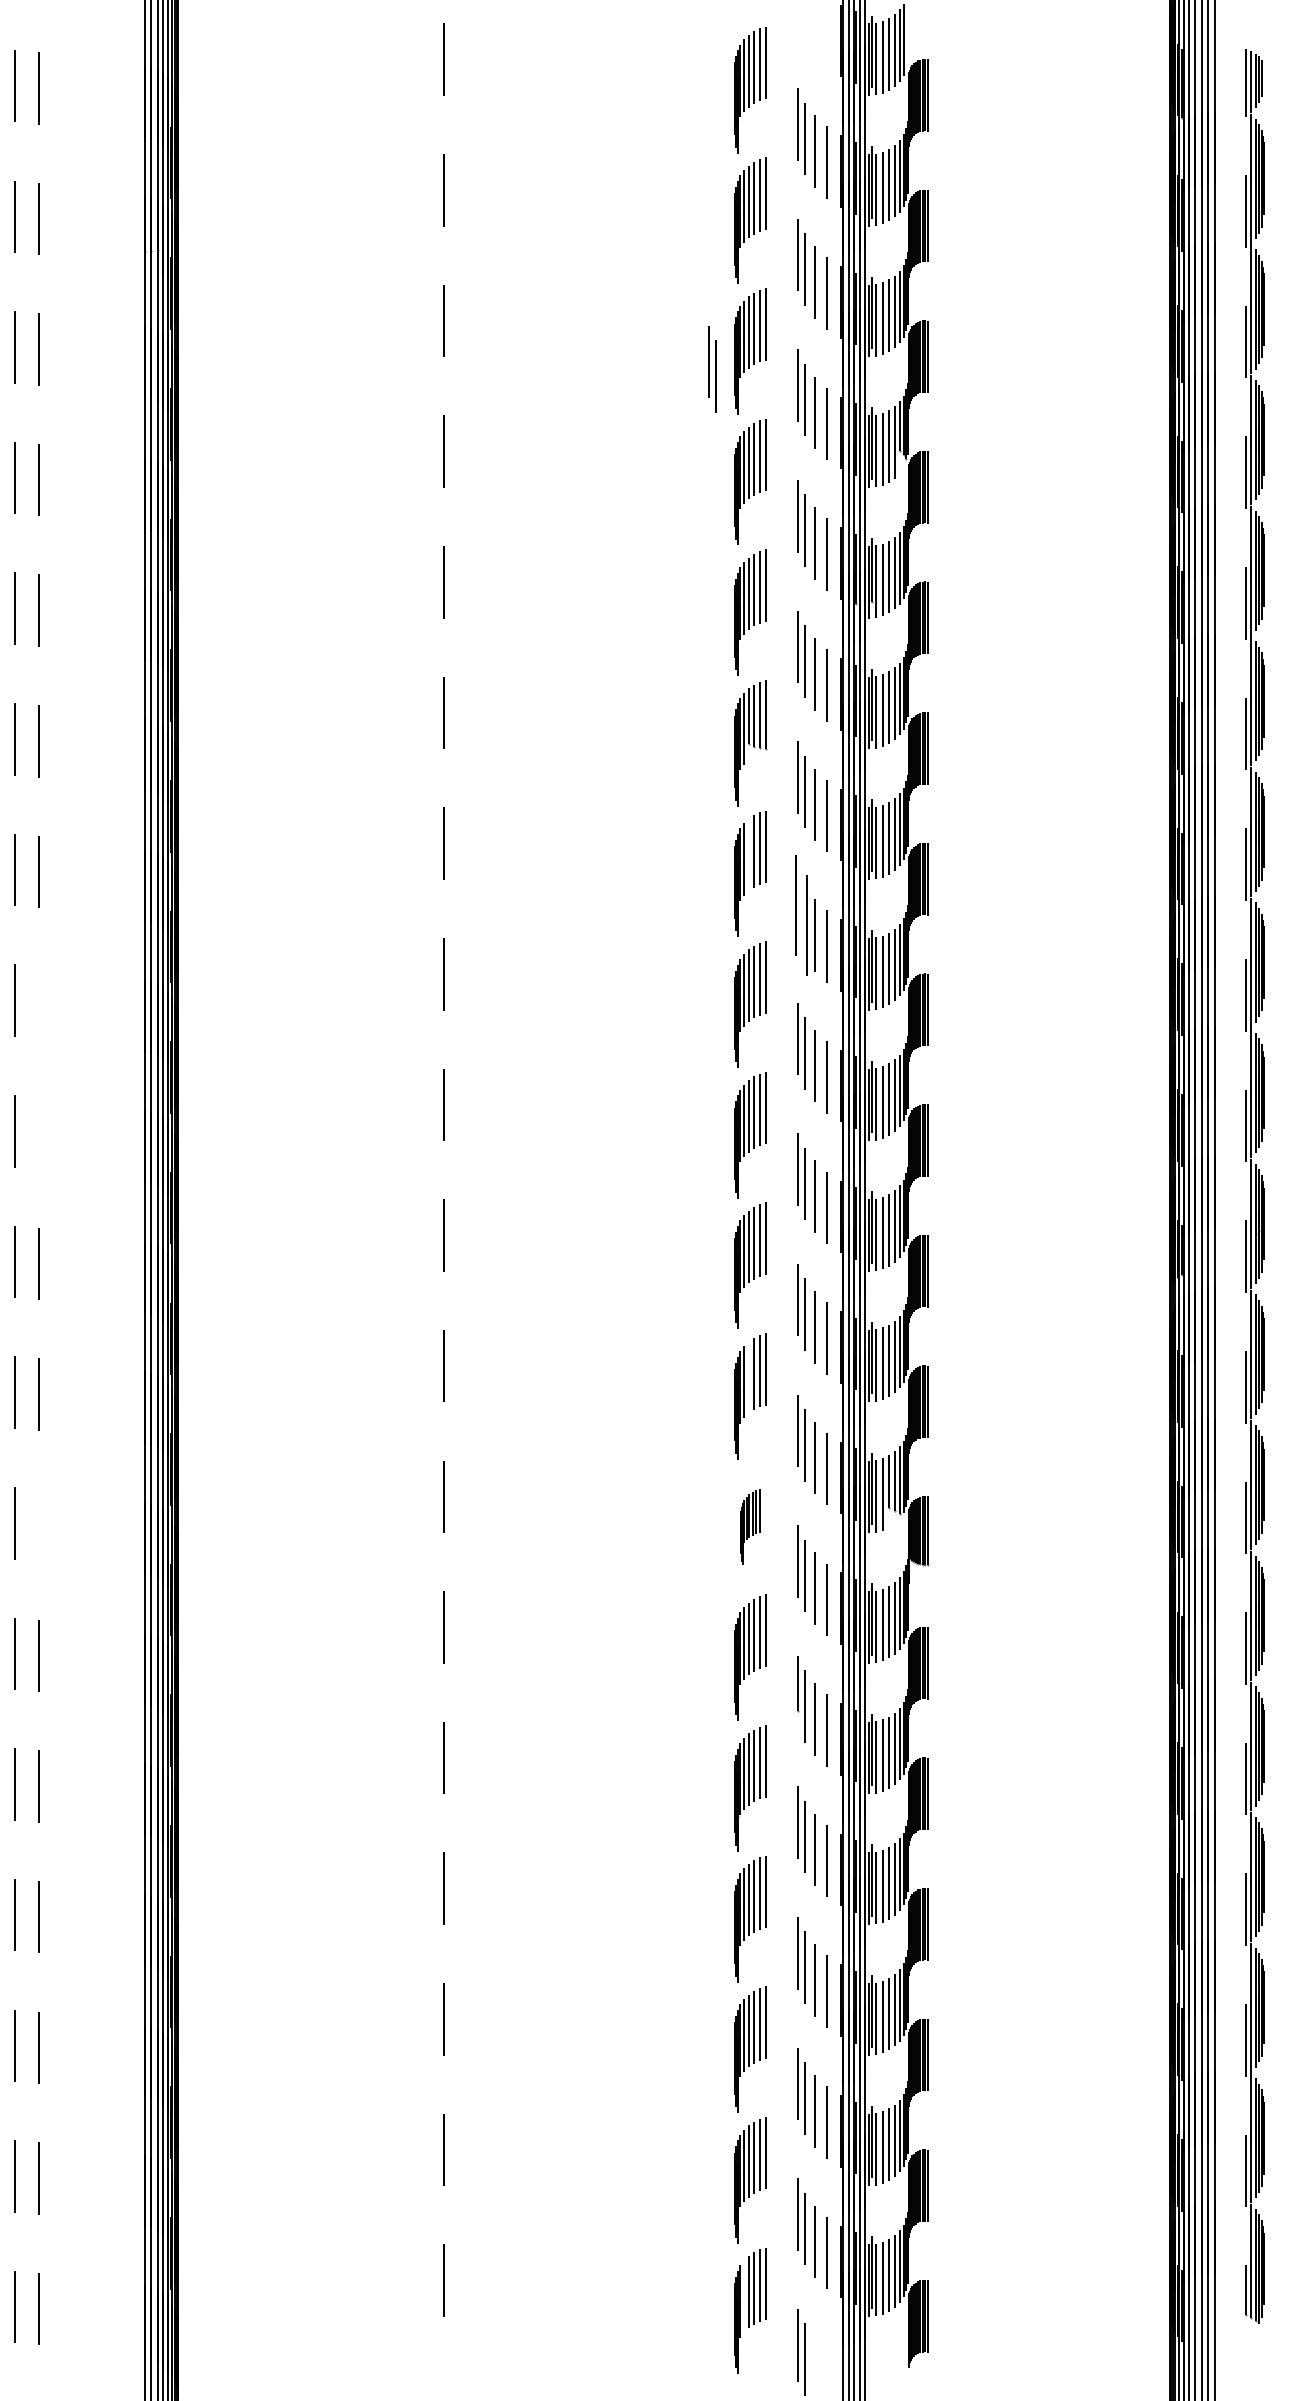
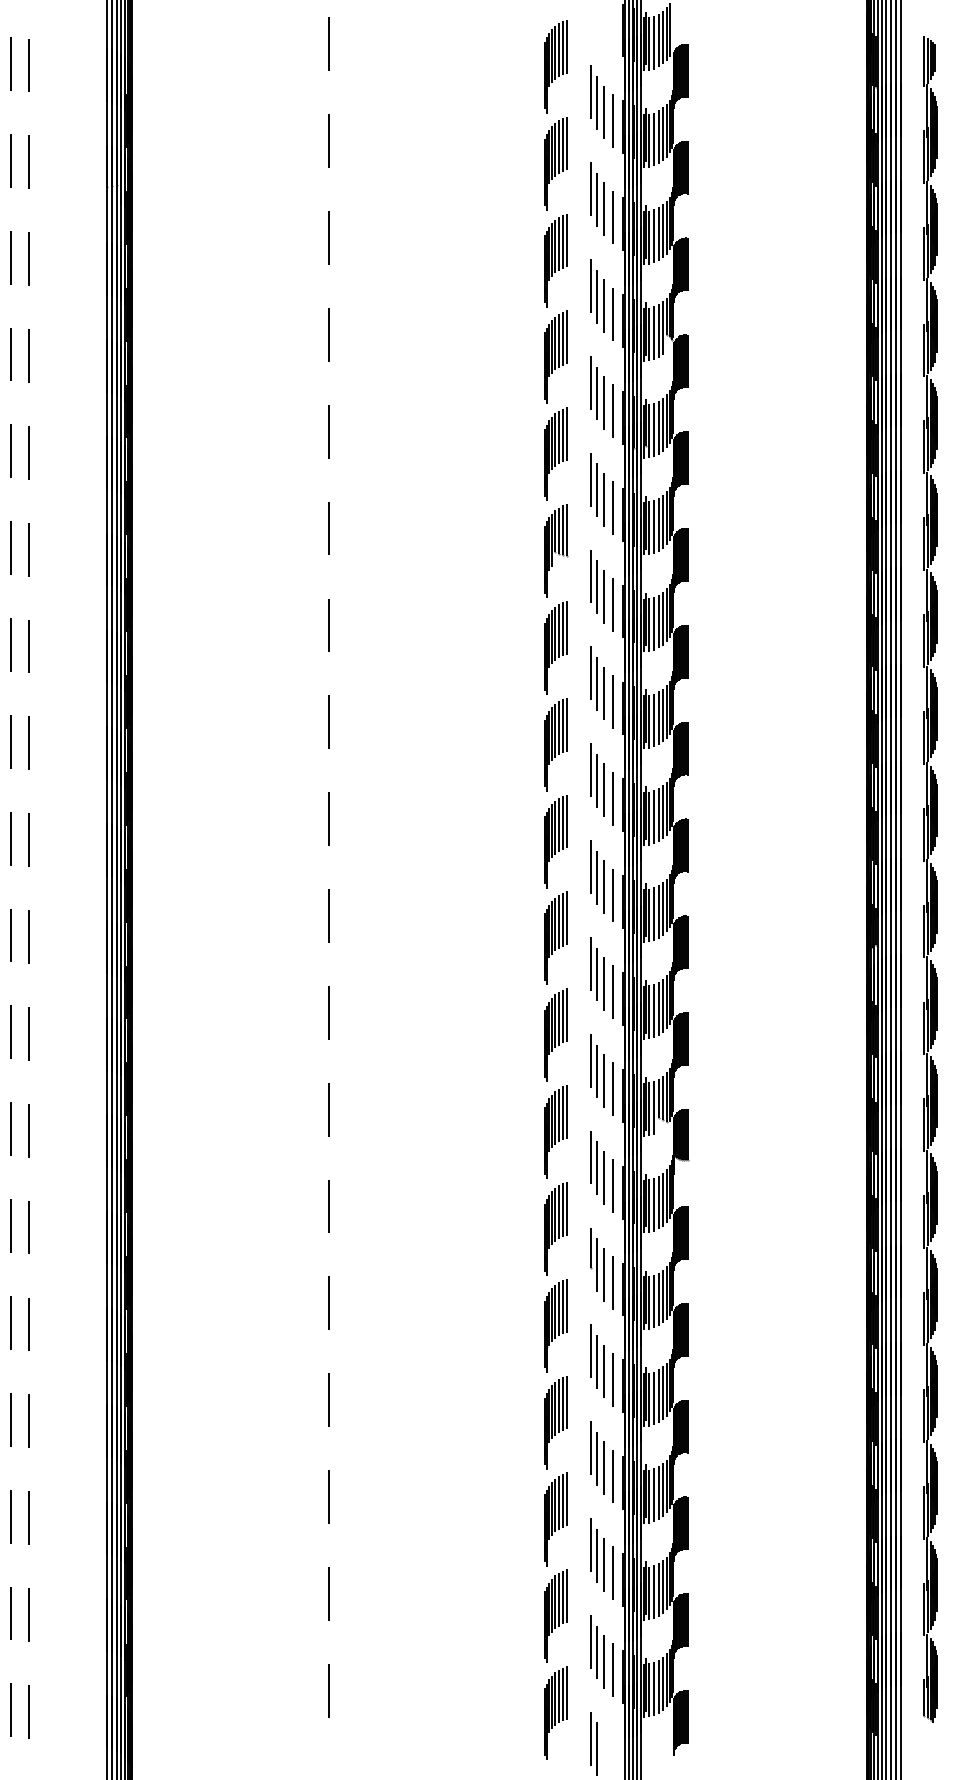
part: (712, 369) -> (528, 273), removed
line: (748, 854) -> (554, 633), added
part: (801, 915) -> (594, 678), size x0.71
line: (38, 1002) -> (28, 743), added
line: (38, 1133) -> (28, 840), added
line: (748, 1377) -> (554, 1021), added
line: (38, 1524) -> (28, 1130), added
part: (750, 1527) -> (556, 1132), size x1.67
line: (744, 2296) -> (551, 1702), added

